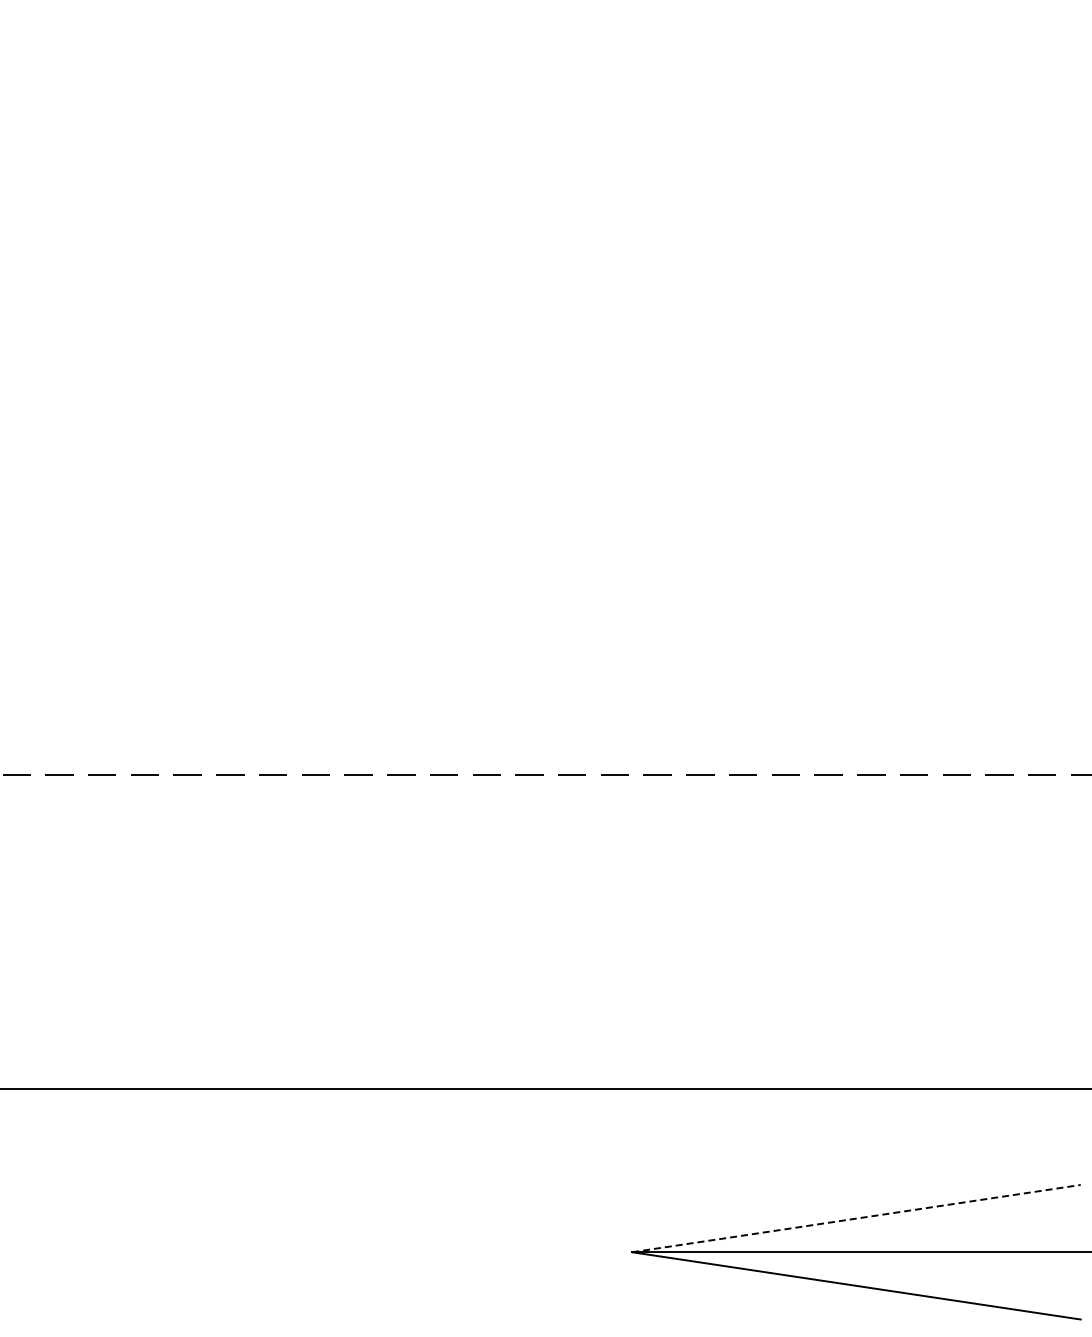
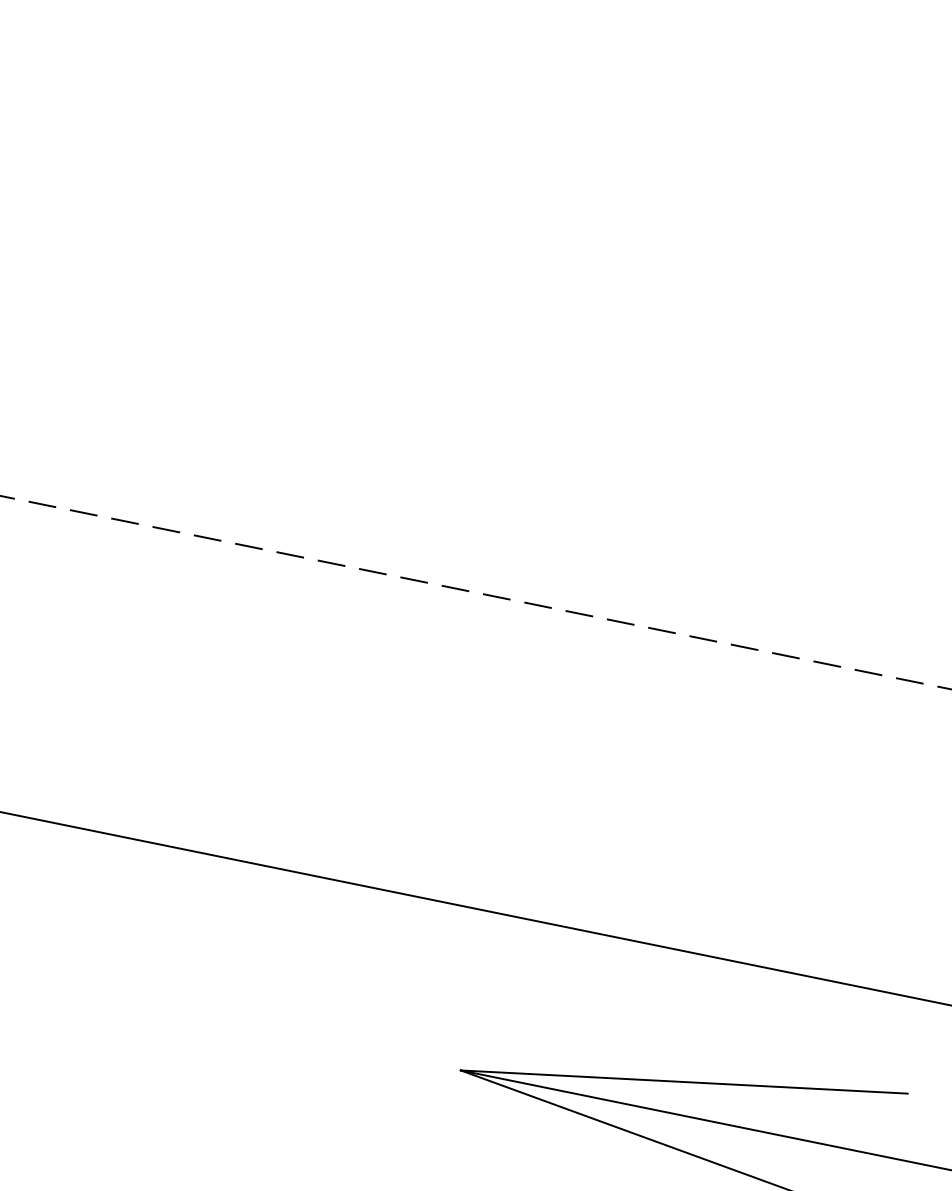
line: (856, 1218) -> (684, 1081), dashed -> solid

